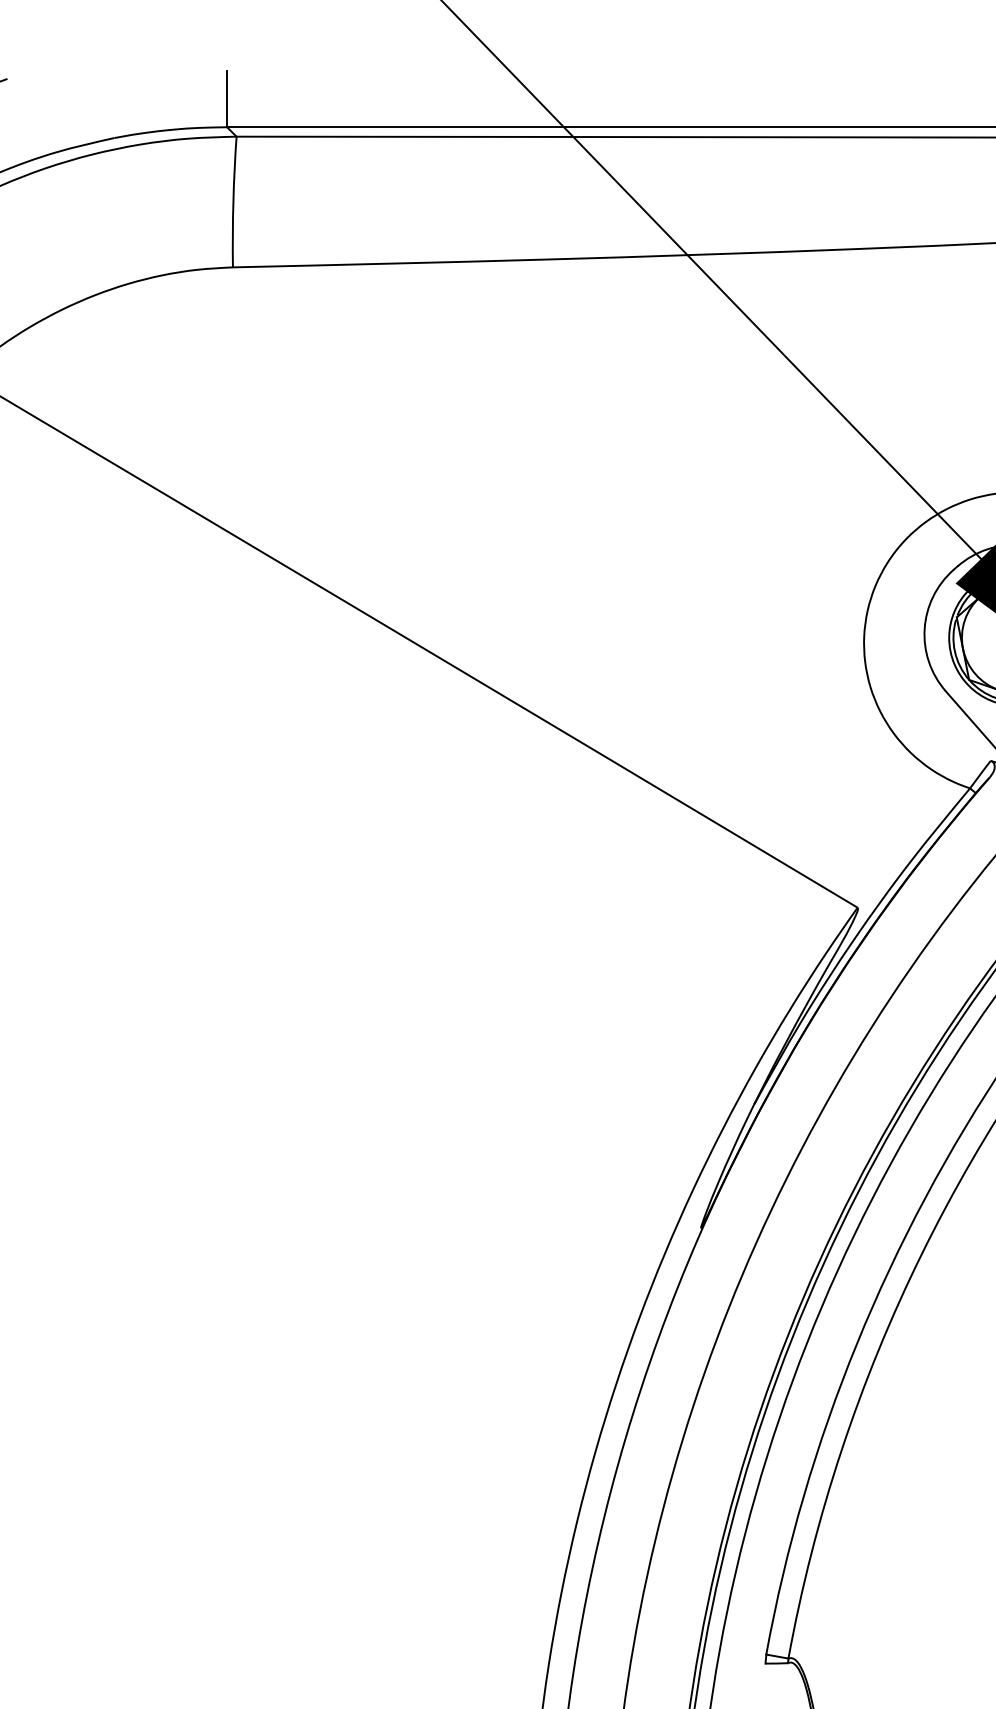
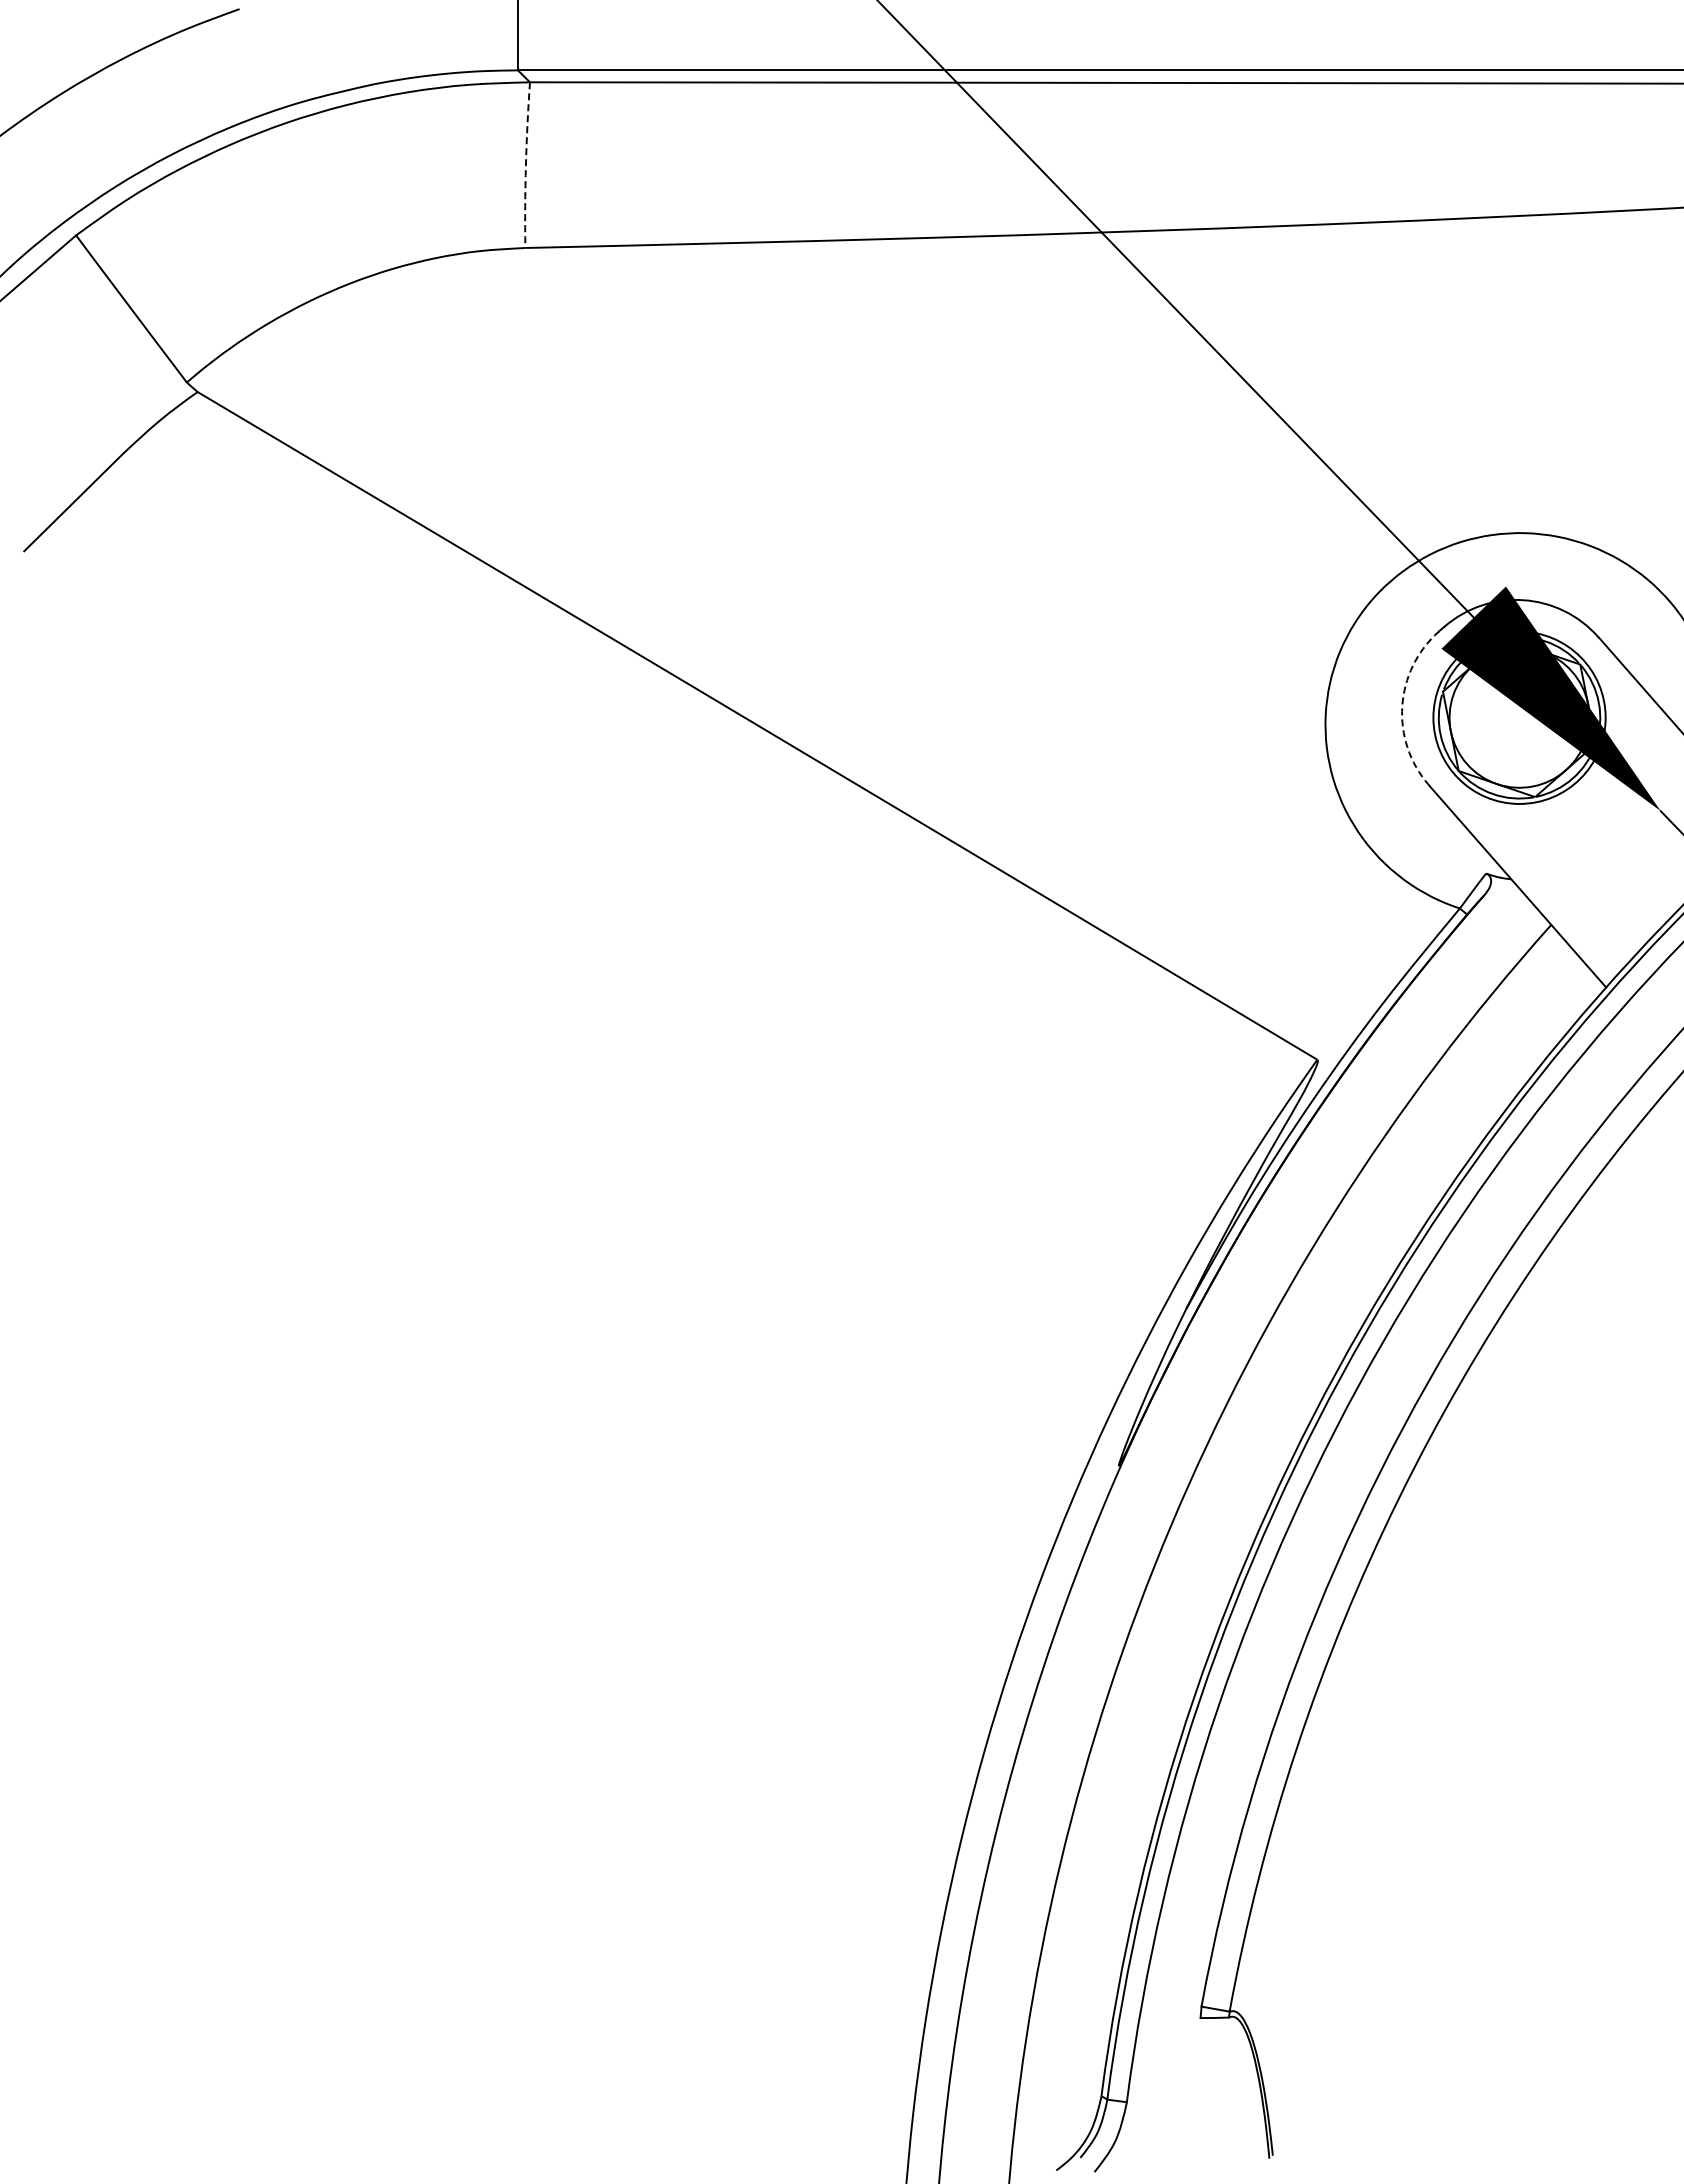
arc: (233, 202) -> (525, 165), solid -> dashed
arc: (924, 629) -> (1402, 706), solid -> dashed

